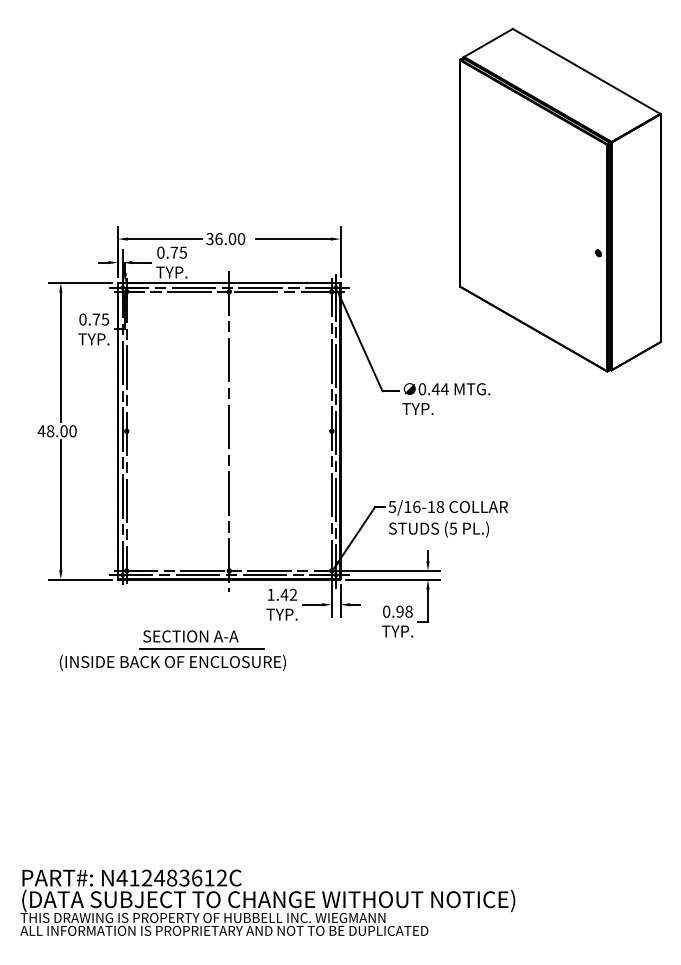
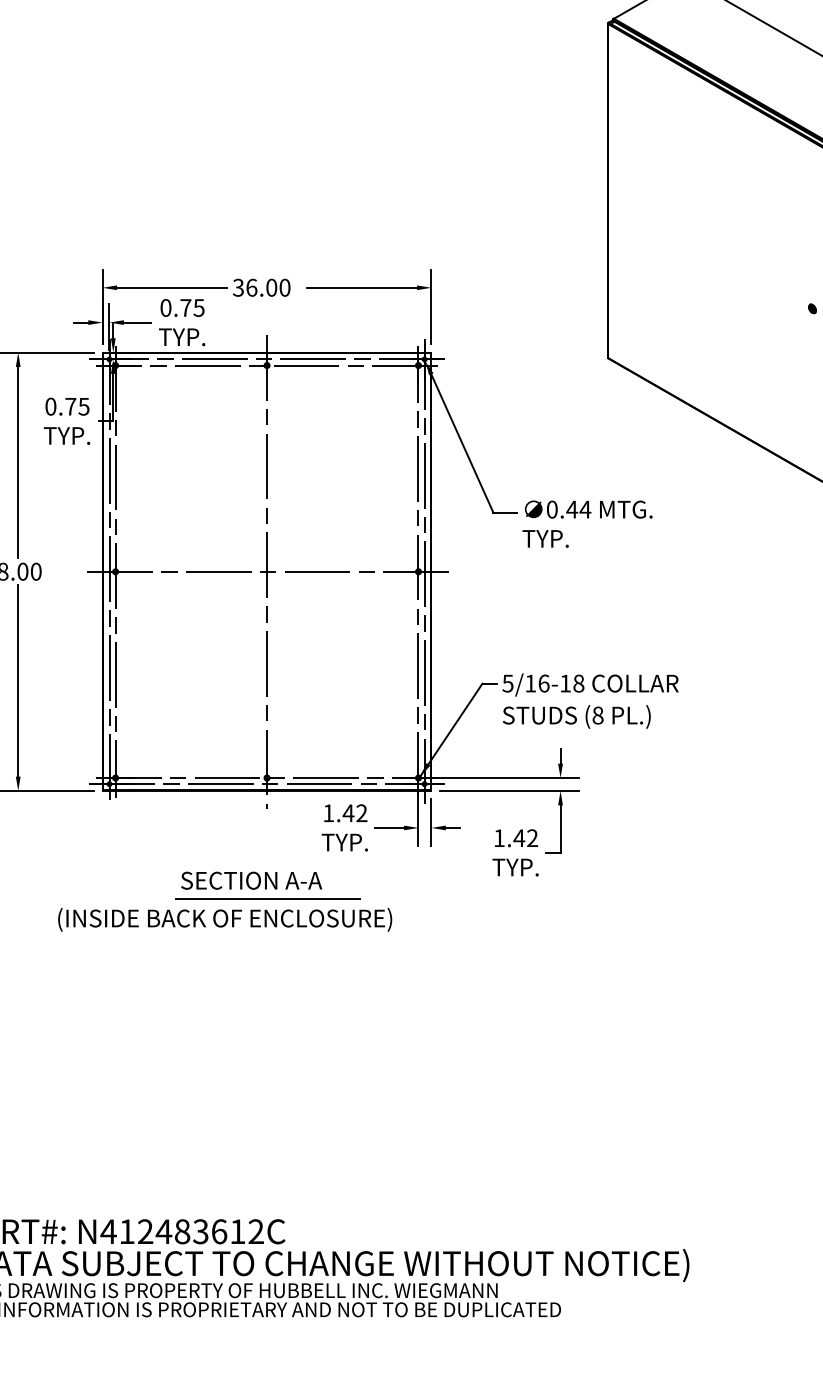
line: (229, 431) -> (267, 572), added
text: (453, 528) -> (598, 715), (5 -> (8
text: (397, 611) -> (515, 837), 0.98 -> 1.42
part: (172, 650) -> (224, 901), moved

